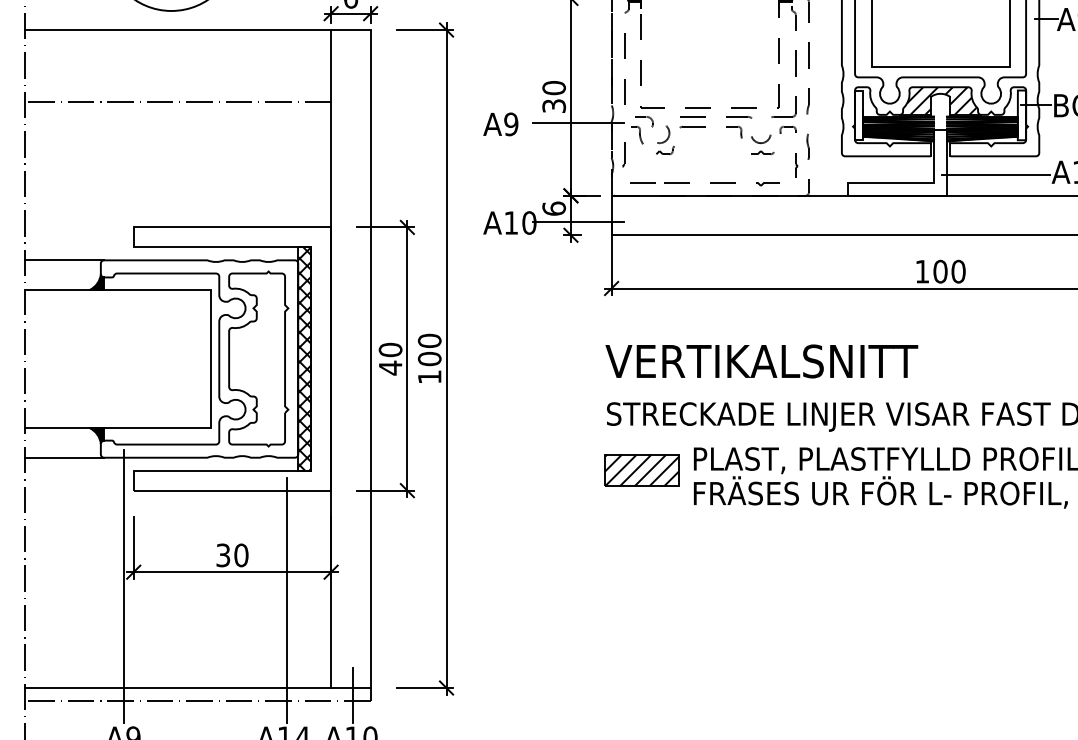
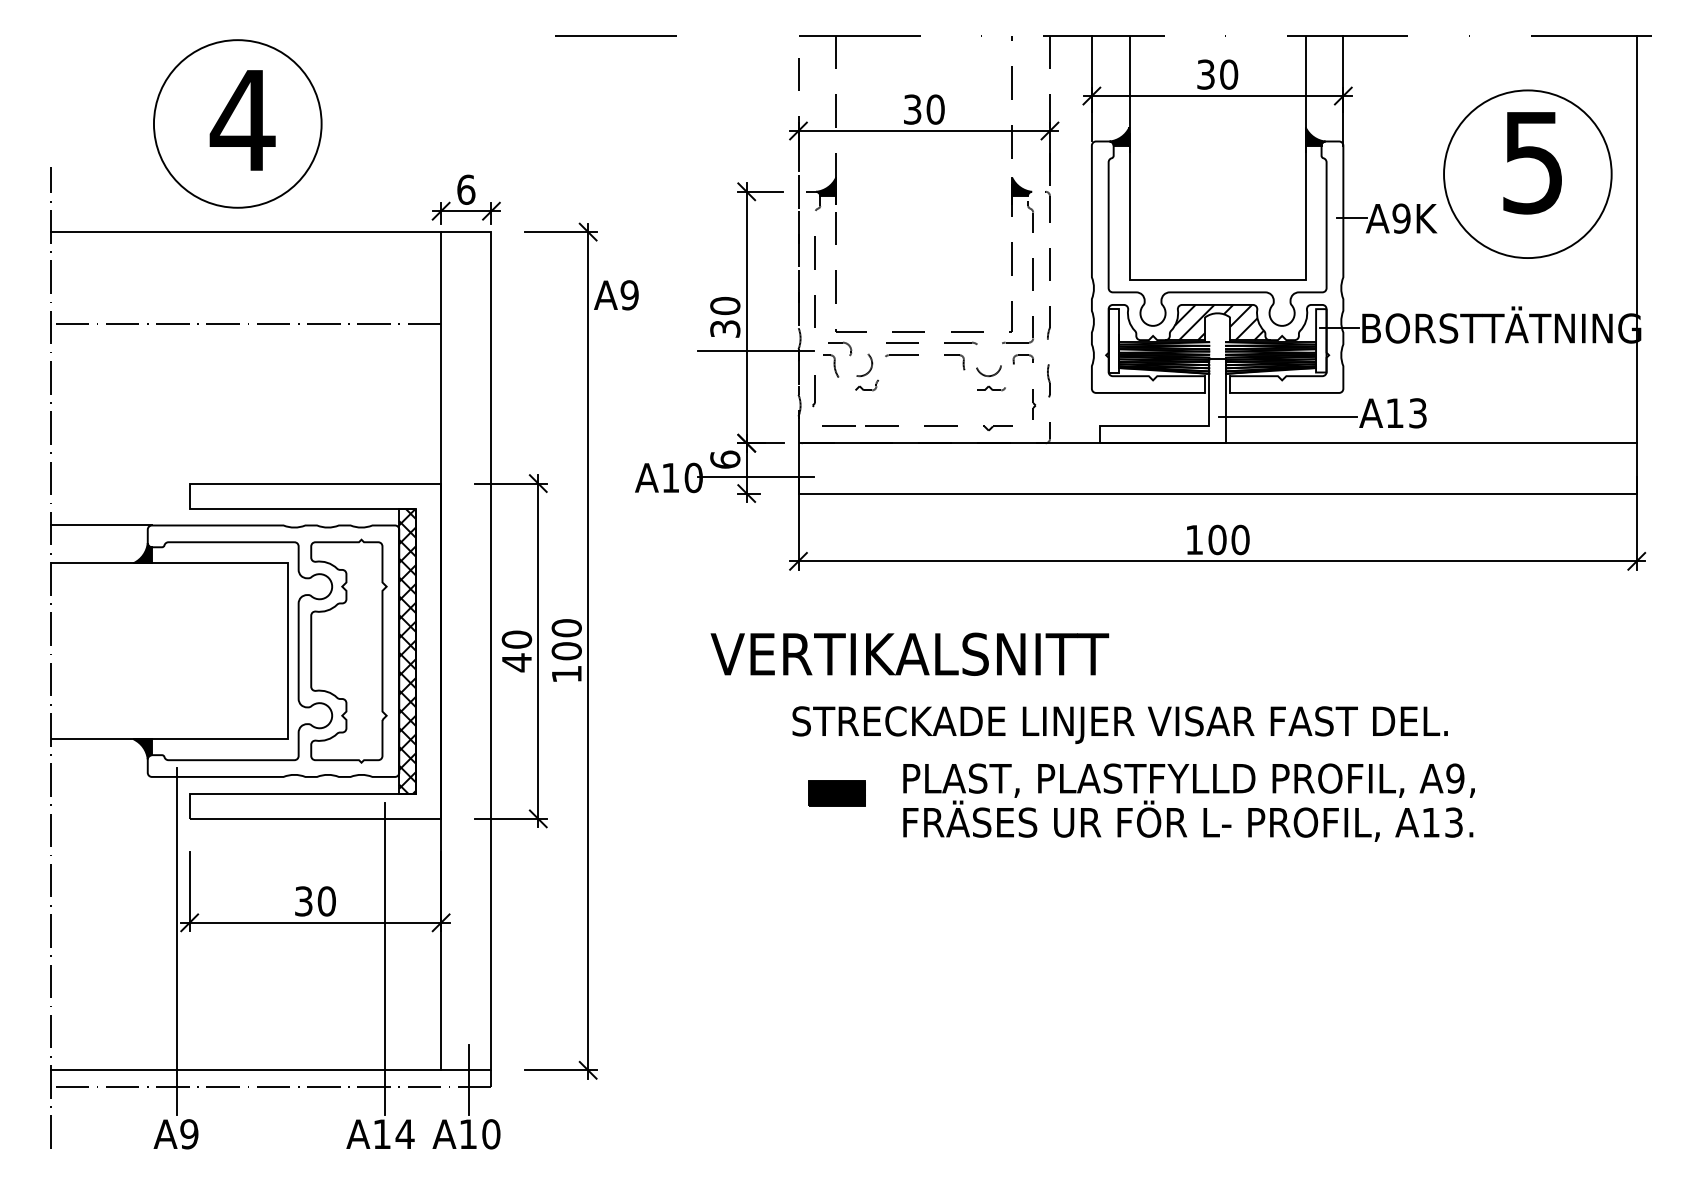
text: (500, 124) -> (616, 295), moved
text: (761, 360) -> (909, 653), moved
line: (63, 457) -> (100, 776), removed
part: (641, 470) -> (836, 793), size x0.6

